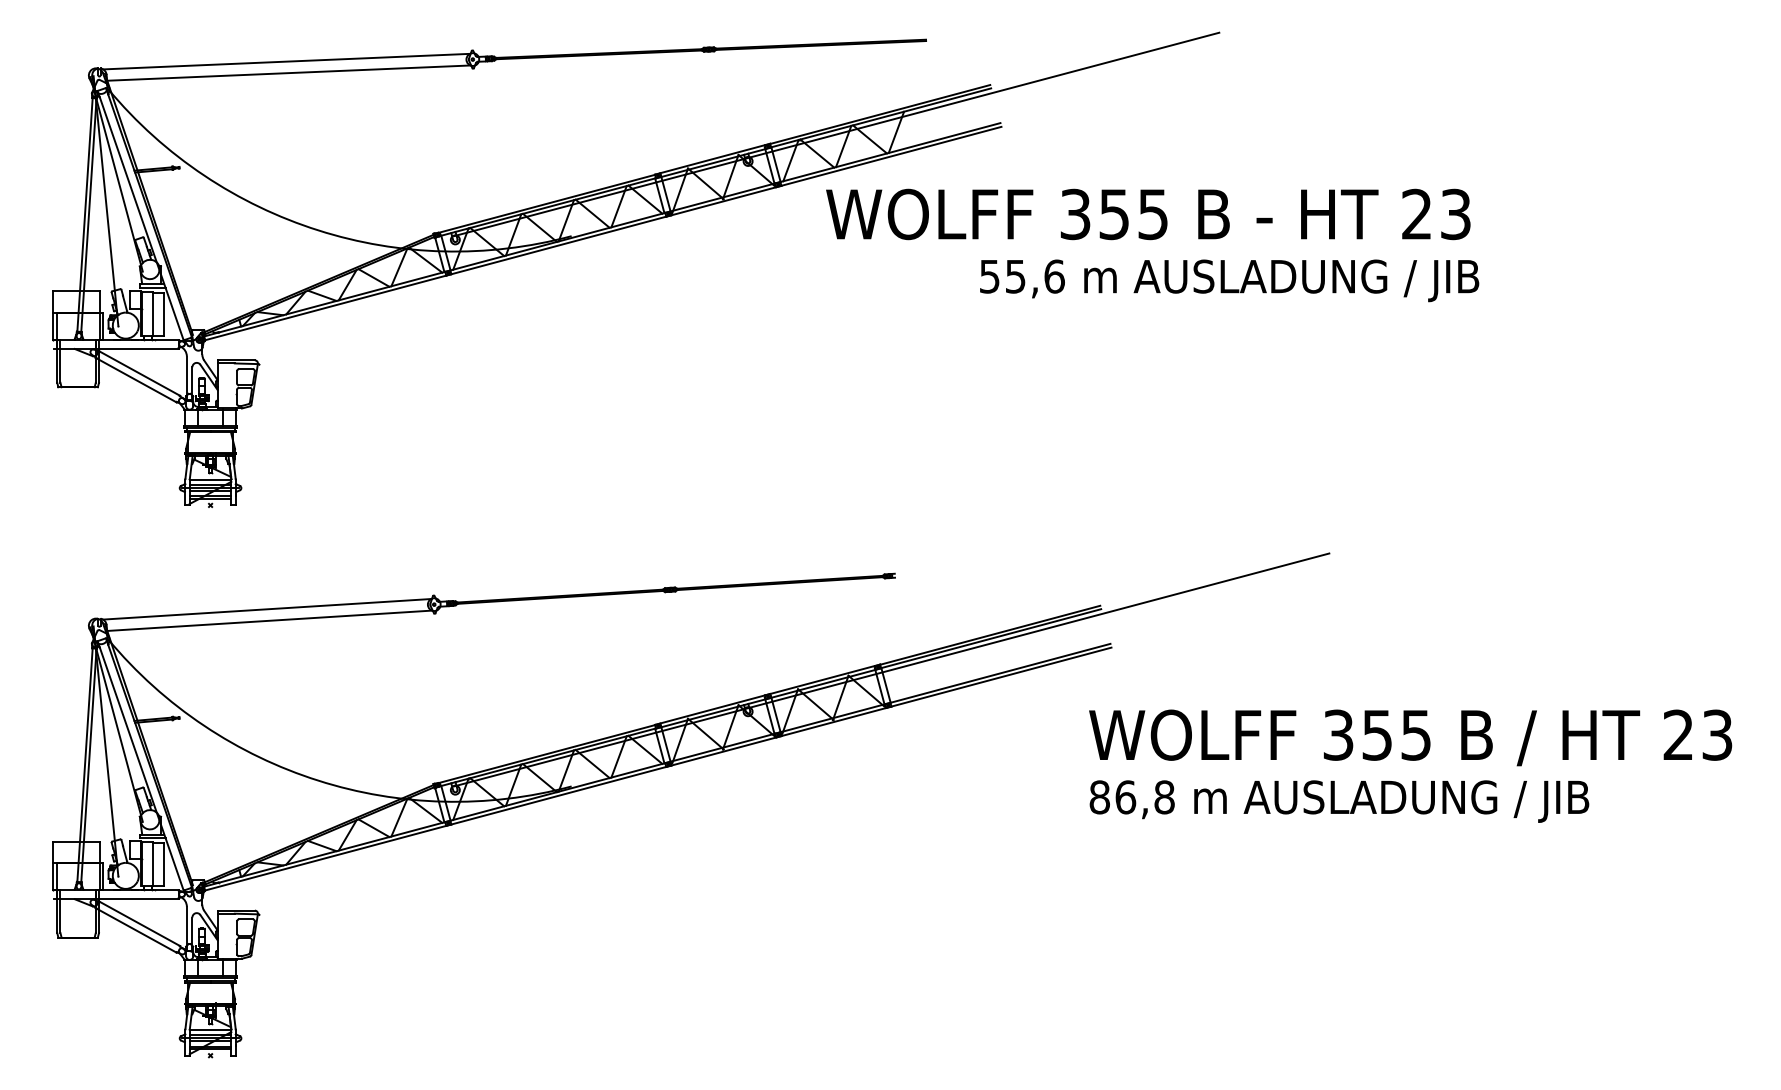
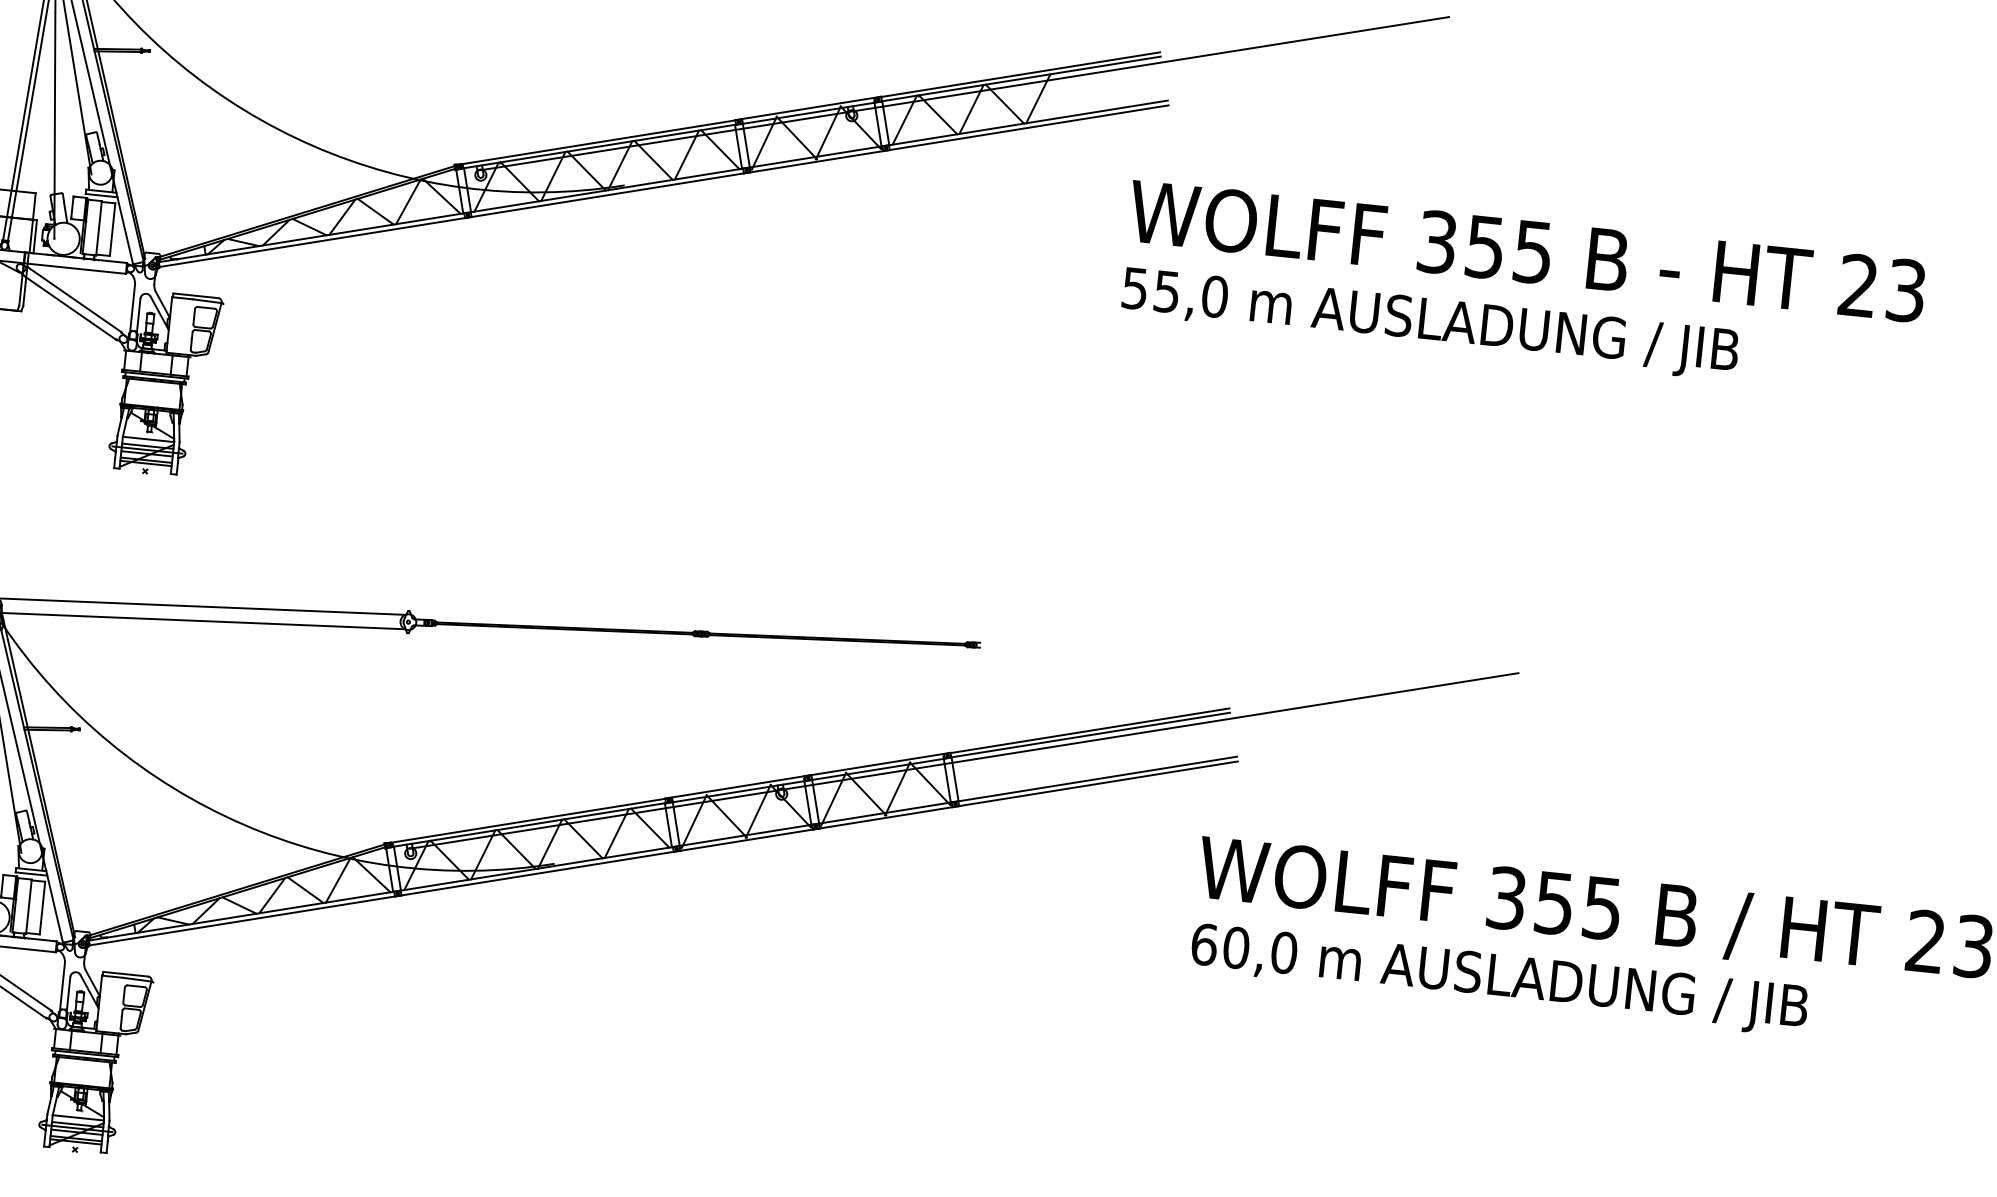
text: (1148, 214) -> (1527, 251), moved
text: (1054, 276) -> (1214, 296), 55,6 -> 55,0
text: (1131, 797) -> (1243, 948), 86,8 -> 60,0

